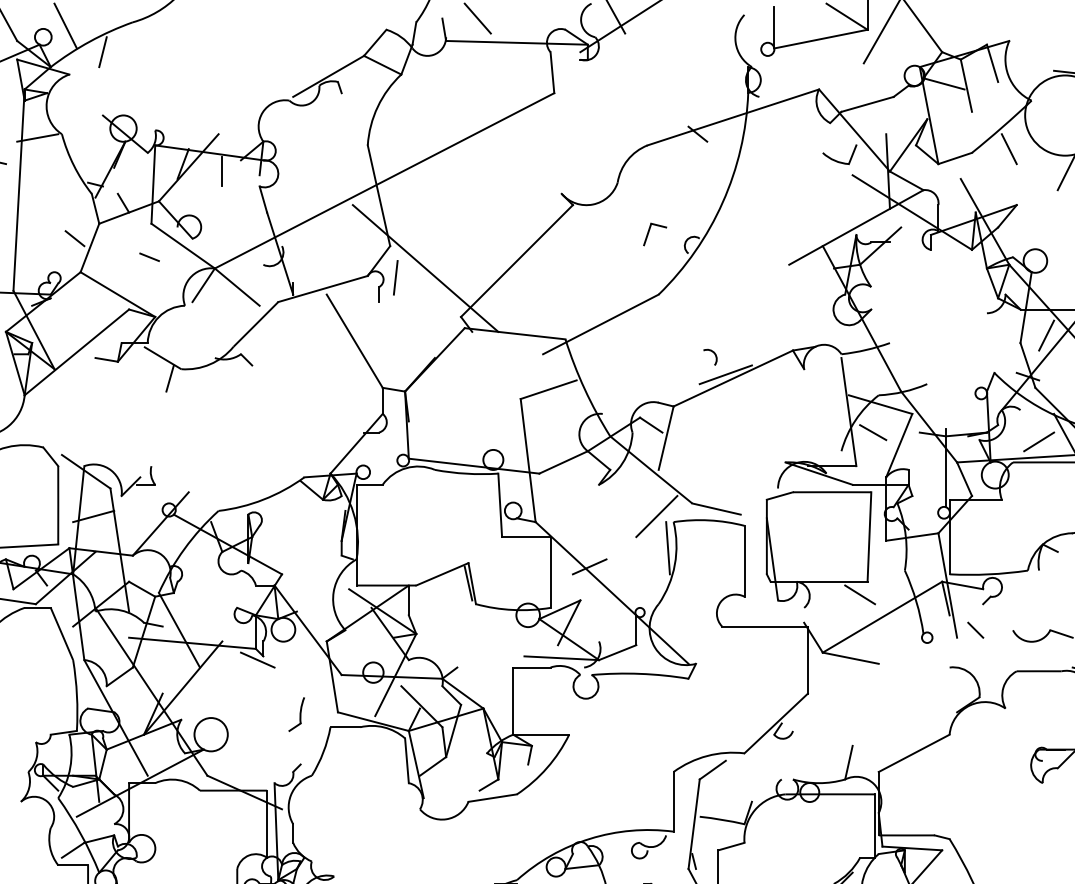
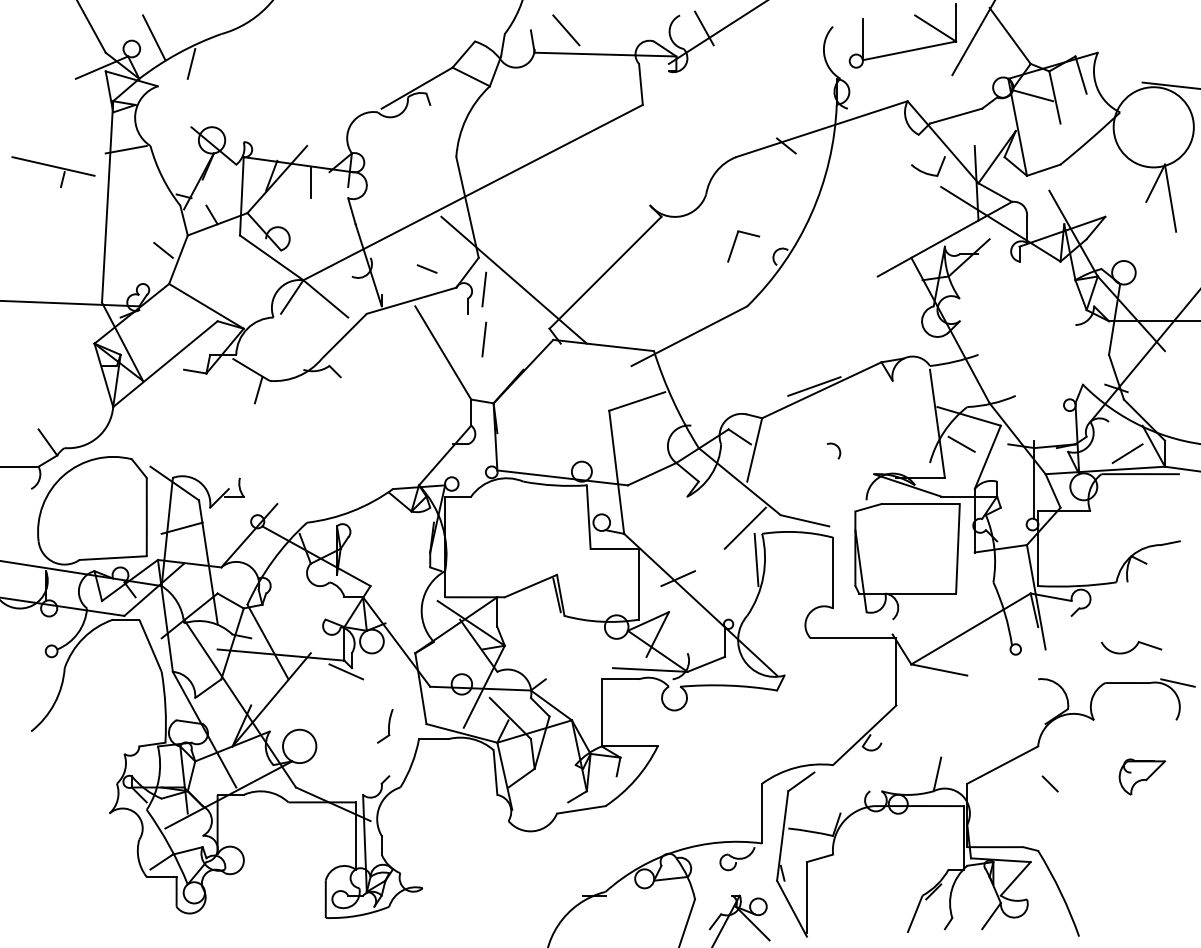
line: (1008, 148) -> (1097, 160), removed
part: (654, 233) -> (743, 245), size x1.4
line: (148, 256) -> (426, 268), moved
line: (395, 327) -> (484, 339), added
line: (1045, 335) -> (1134, 347), removed
arc: (712, 352) -> (836, 446), moved
line: (859, 594) -> (948, 606), removed
line: (974, 629) -> (1049, 783), moved

